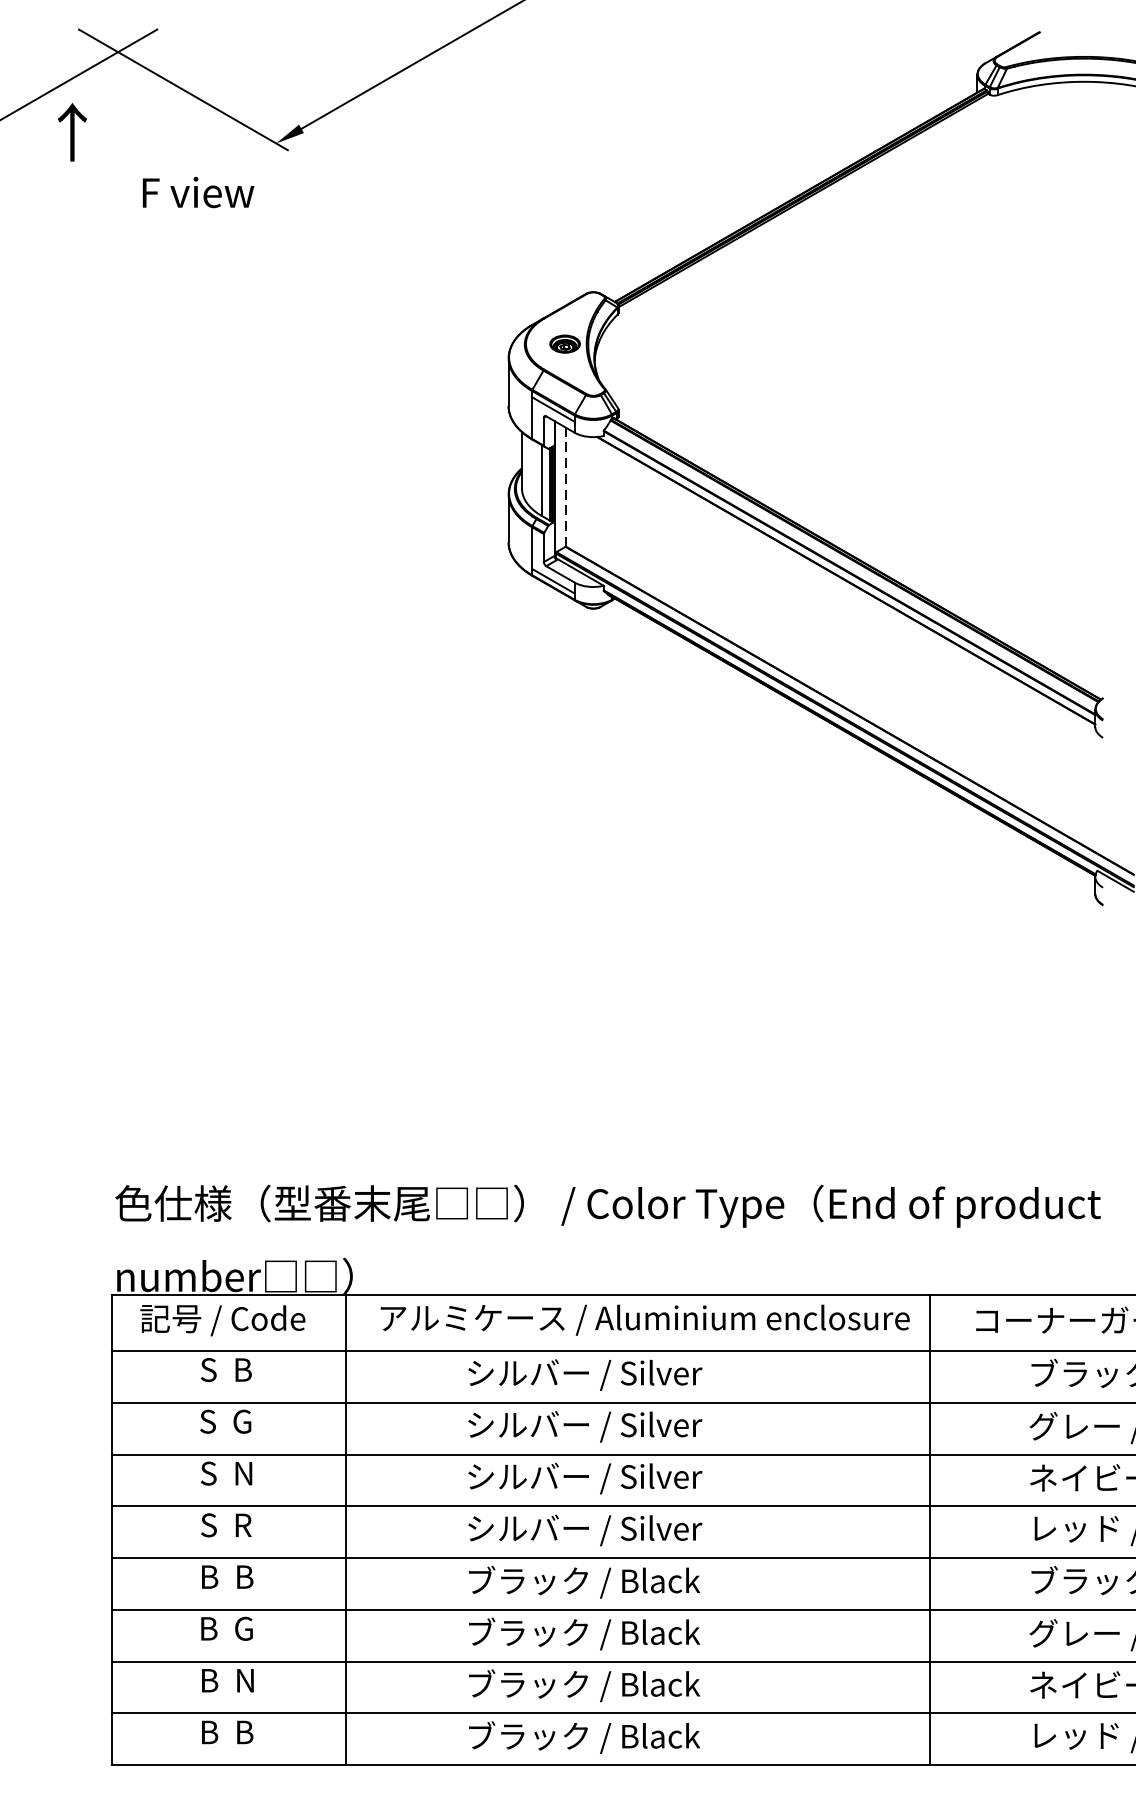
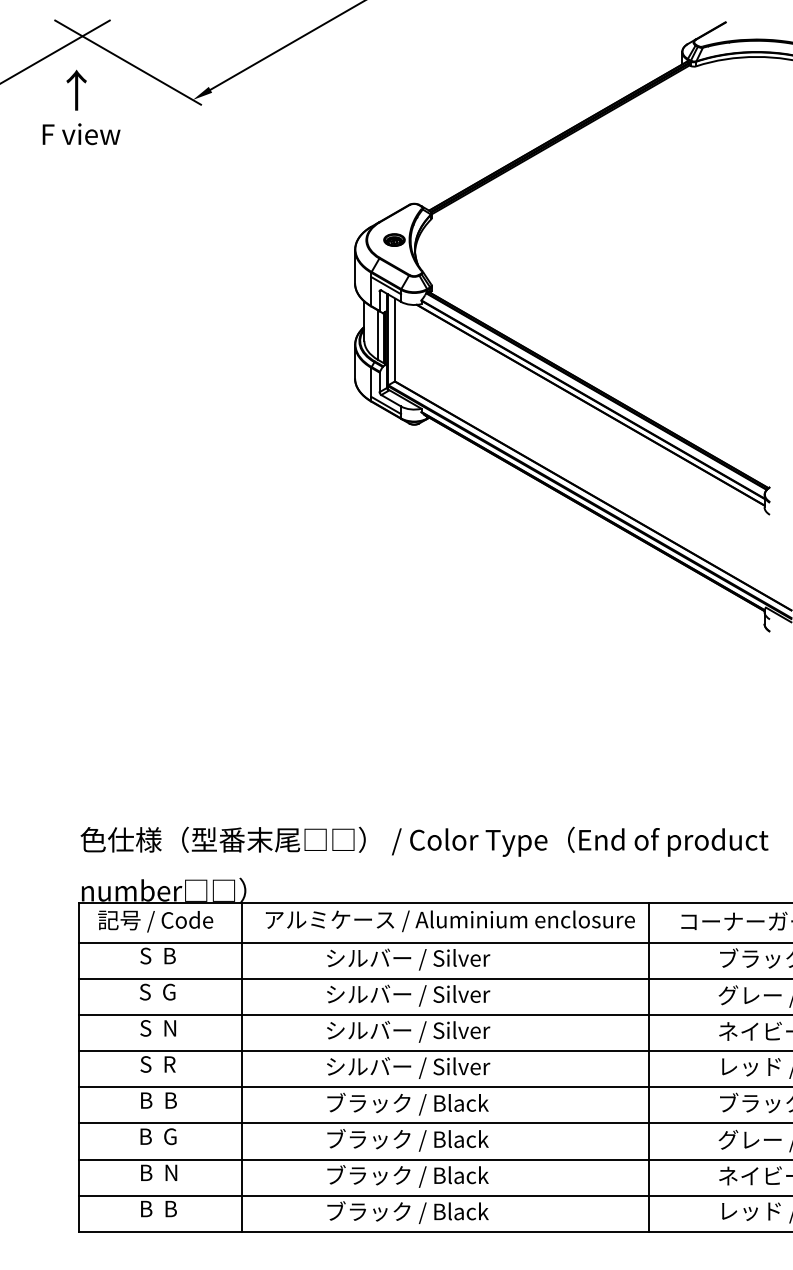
text: (72, 131) -> (76, 89), moved
text: (198, 192) -> (81, 134), moved
line: (566, 488) -> (395, 340), dashed -> solid

